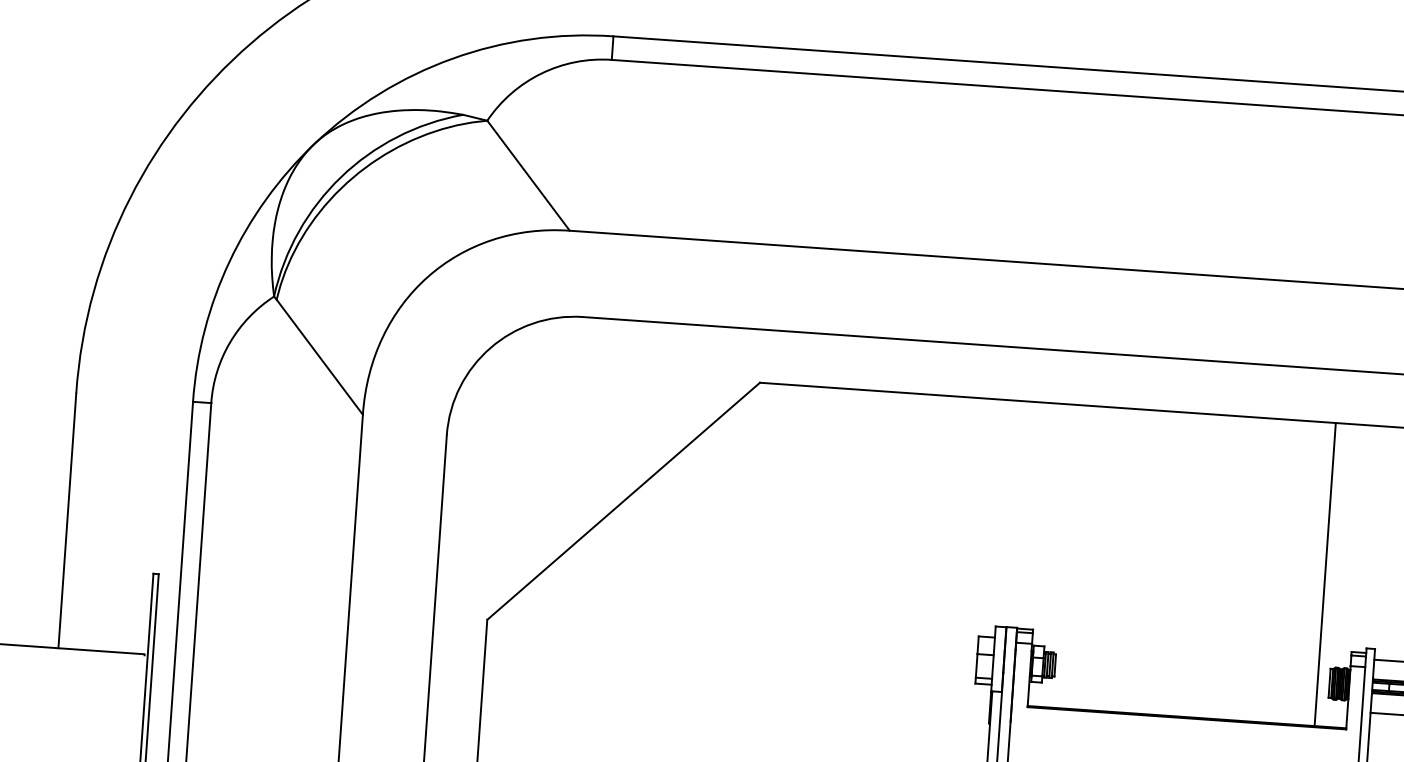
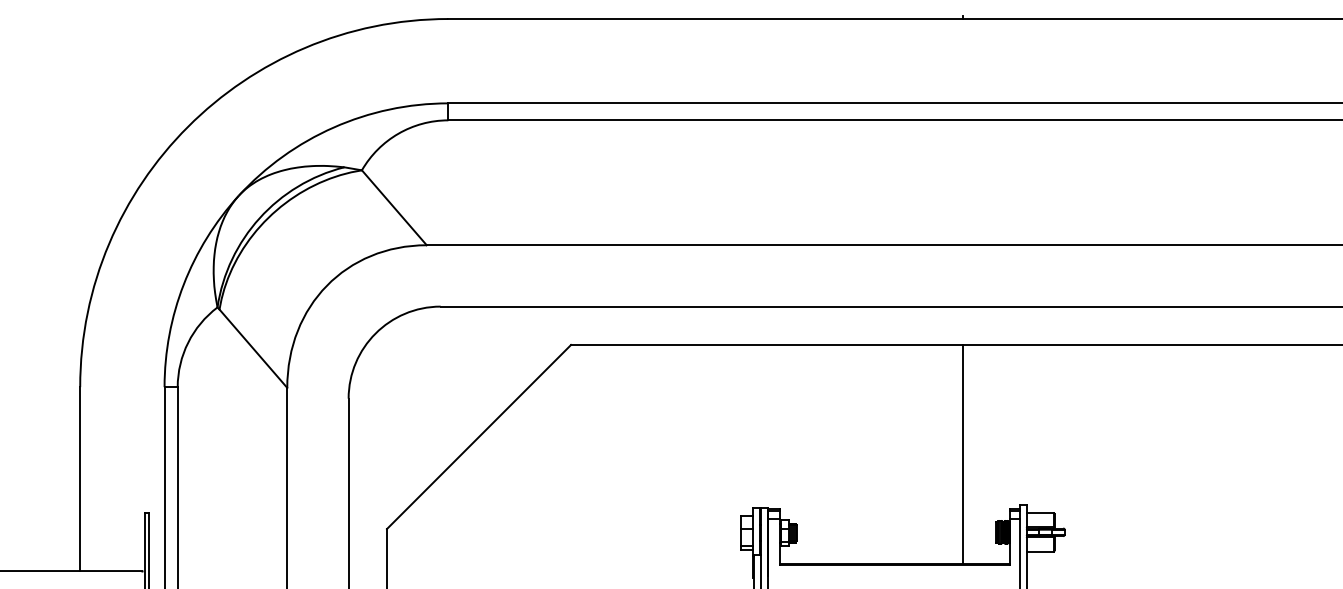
line: (1324, 573) -> (962, 453), moved

